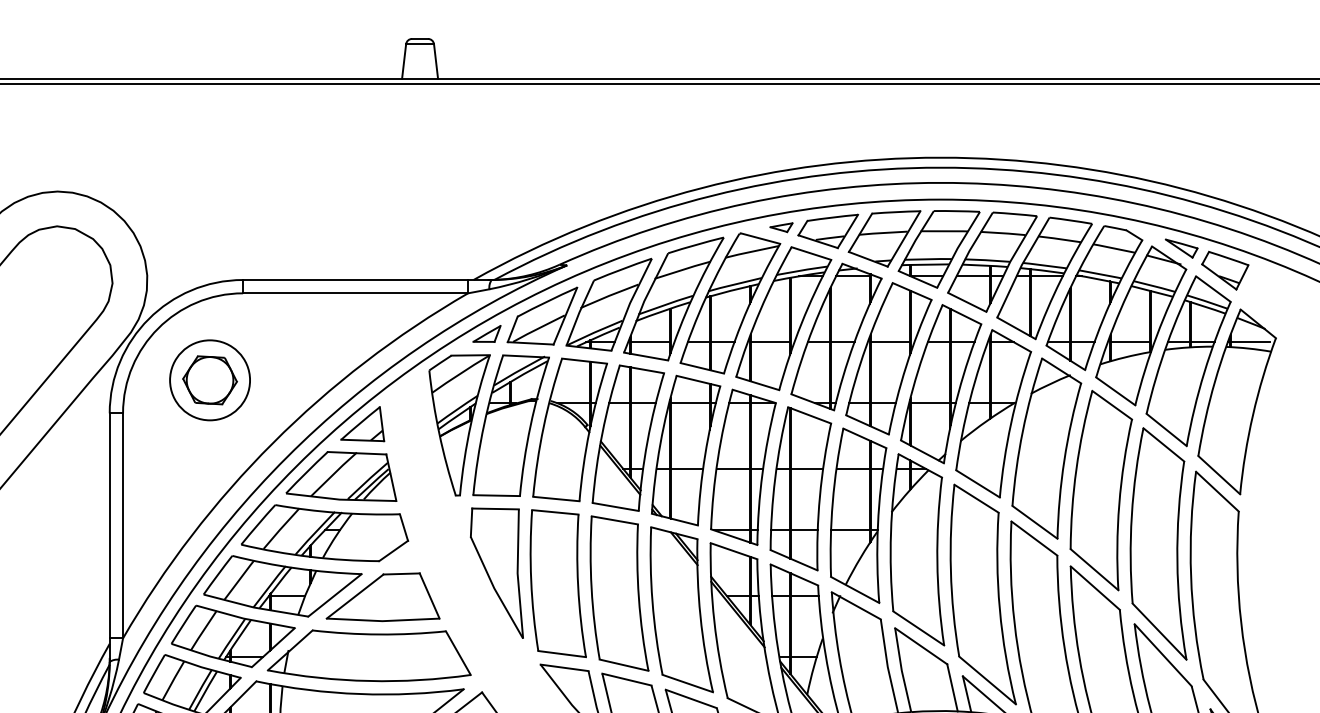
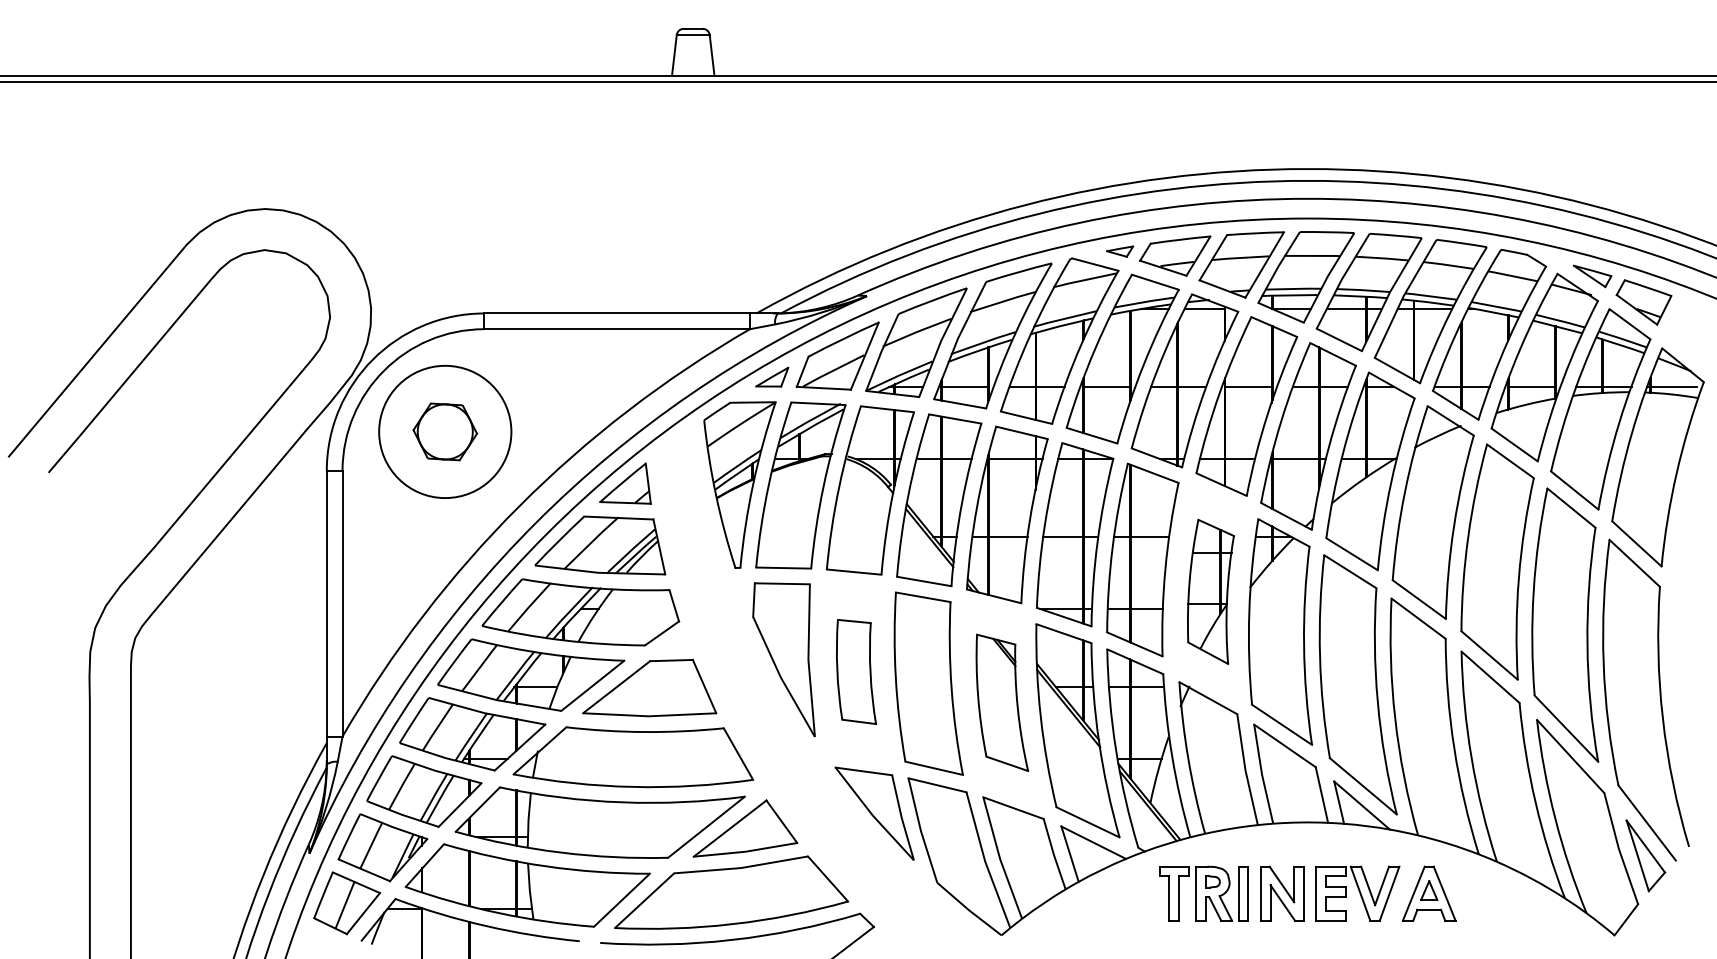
circle: (210, 379) -> (445, 431), size x1.4
part: (858, 515) -> (1210, 591), size x0.7
part: (558, 583) -> (856, 671), size x0.6
part: (681, 609) -> (1002, 702), size x0.7

